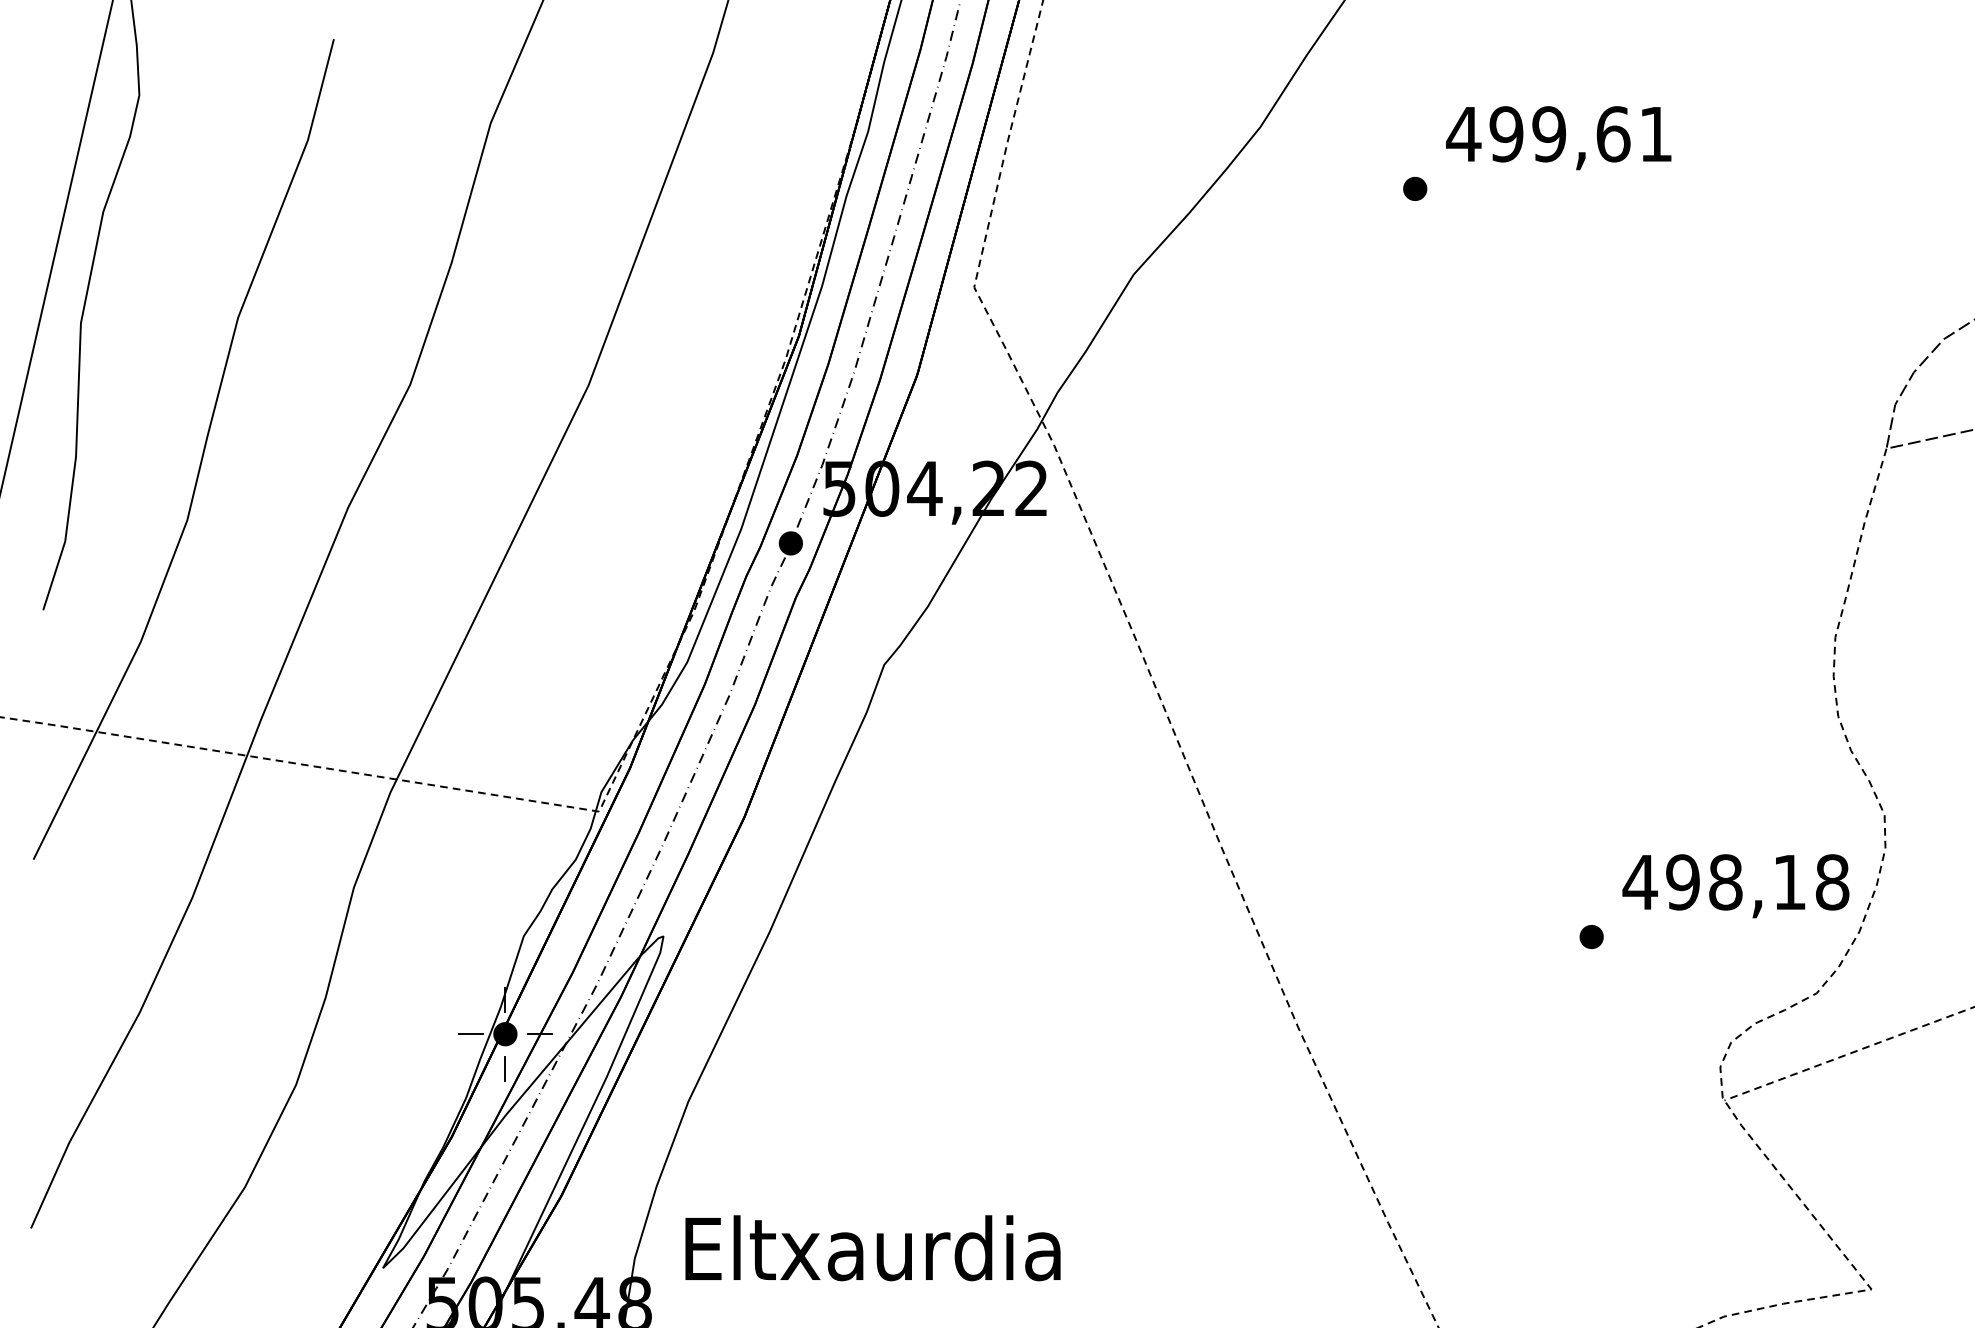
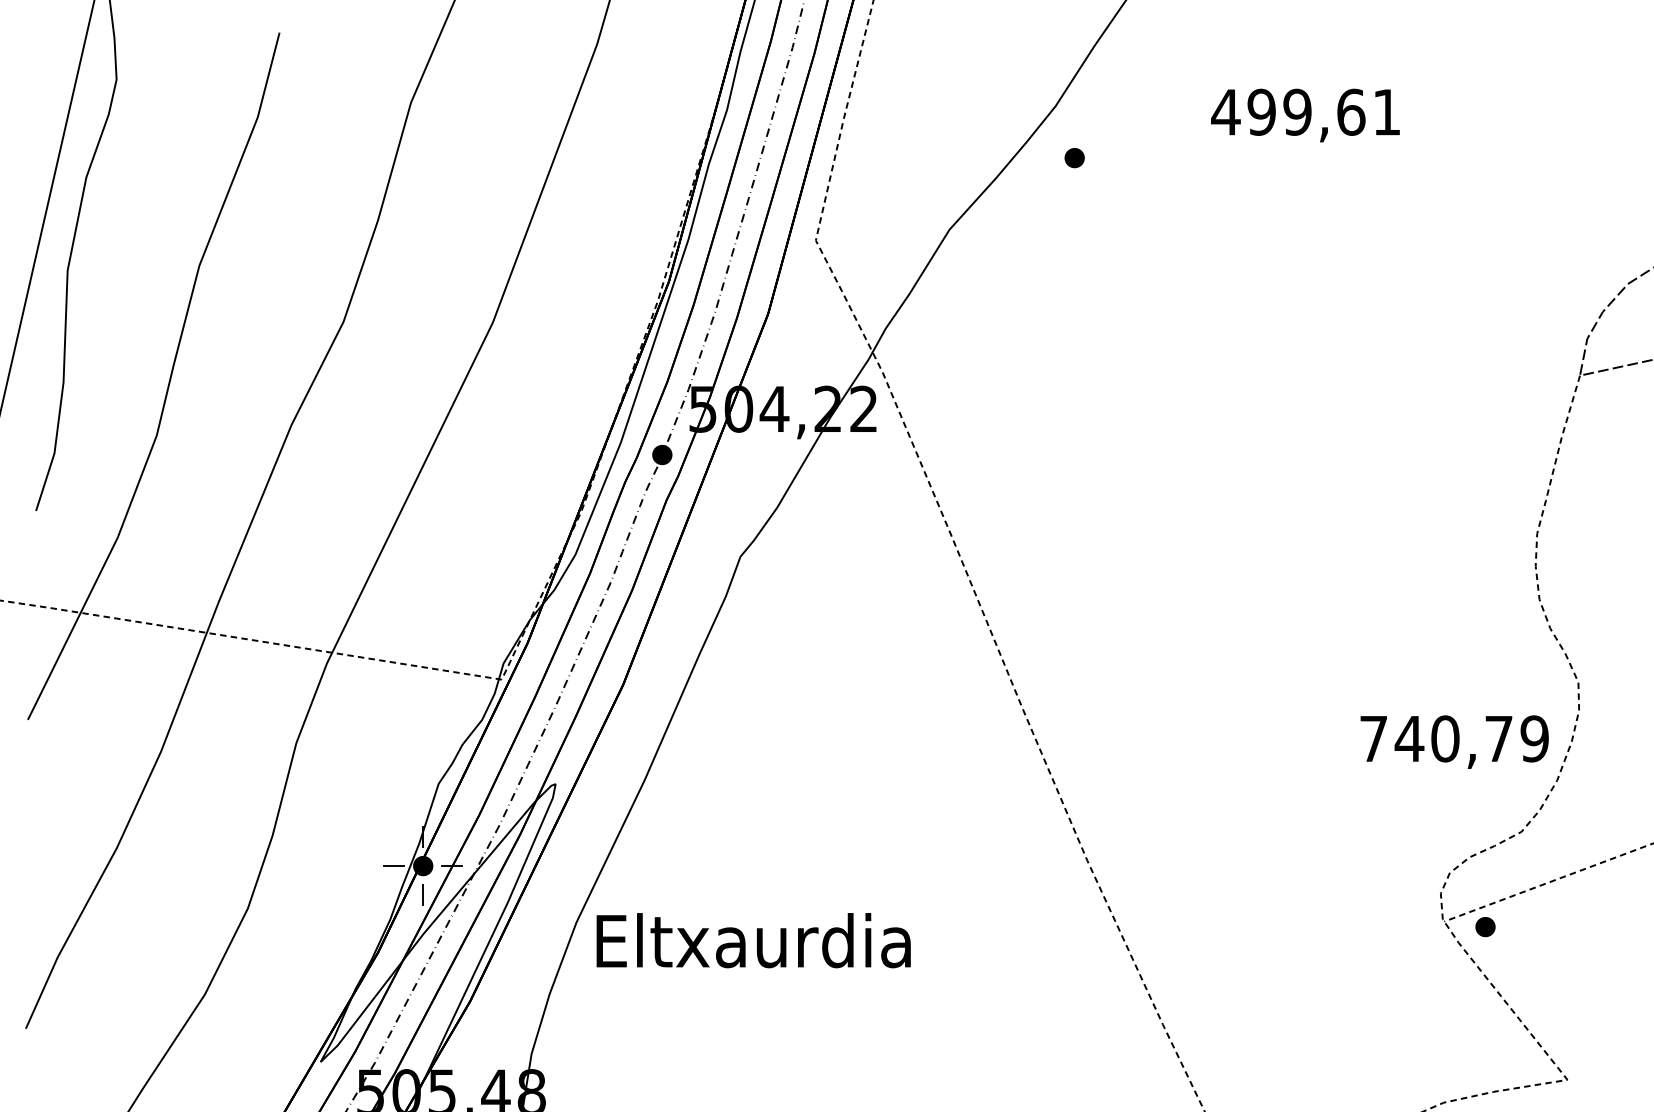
part: (1415, 188) -> (1074, 157), moved
text: (1735, 882) -> (1453, 739), 498,18 -> 740,79
part: (1591, 936) -> (1485, 926), moved
text: (872, 1248) -> (753, 940), moved

